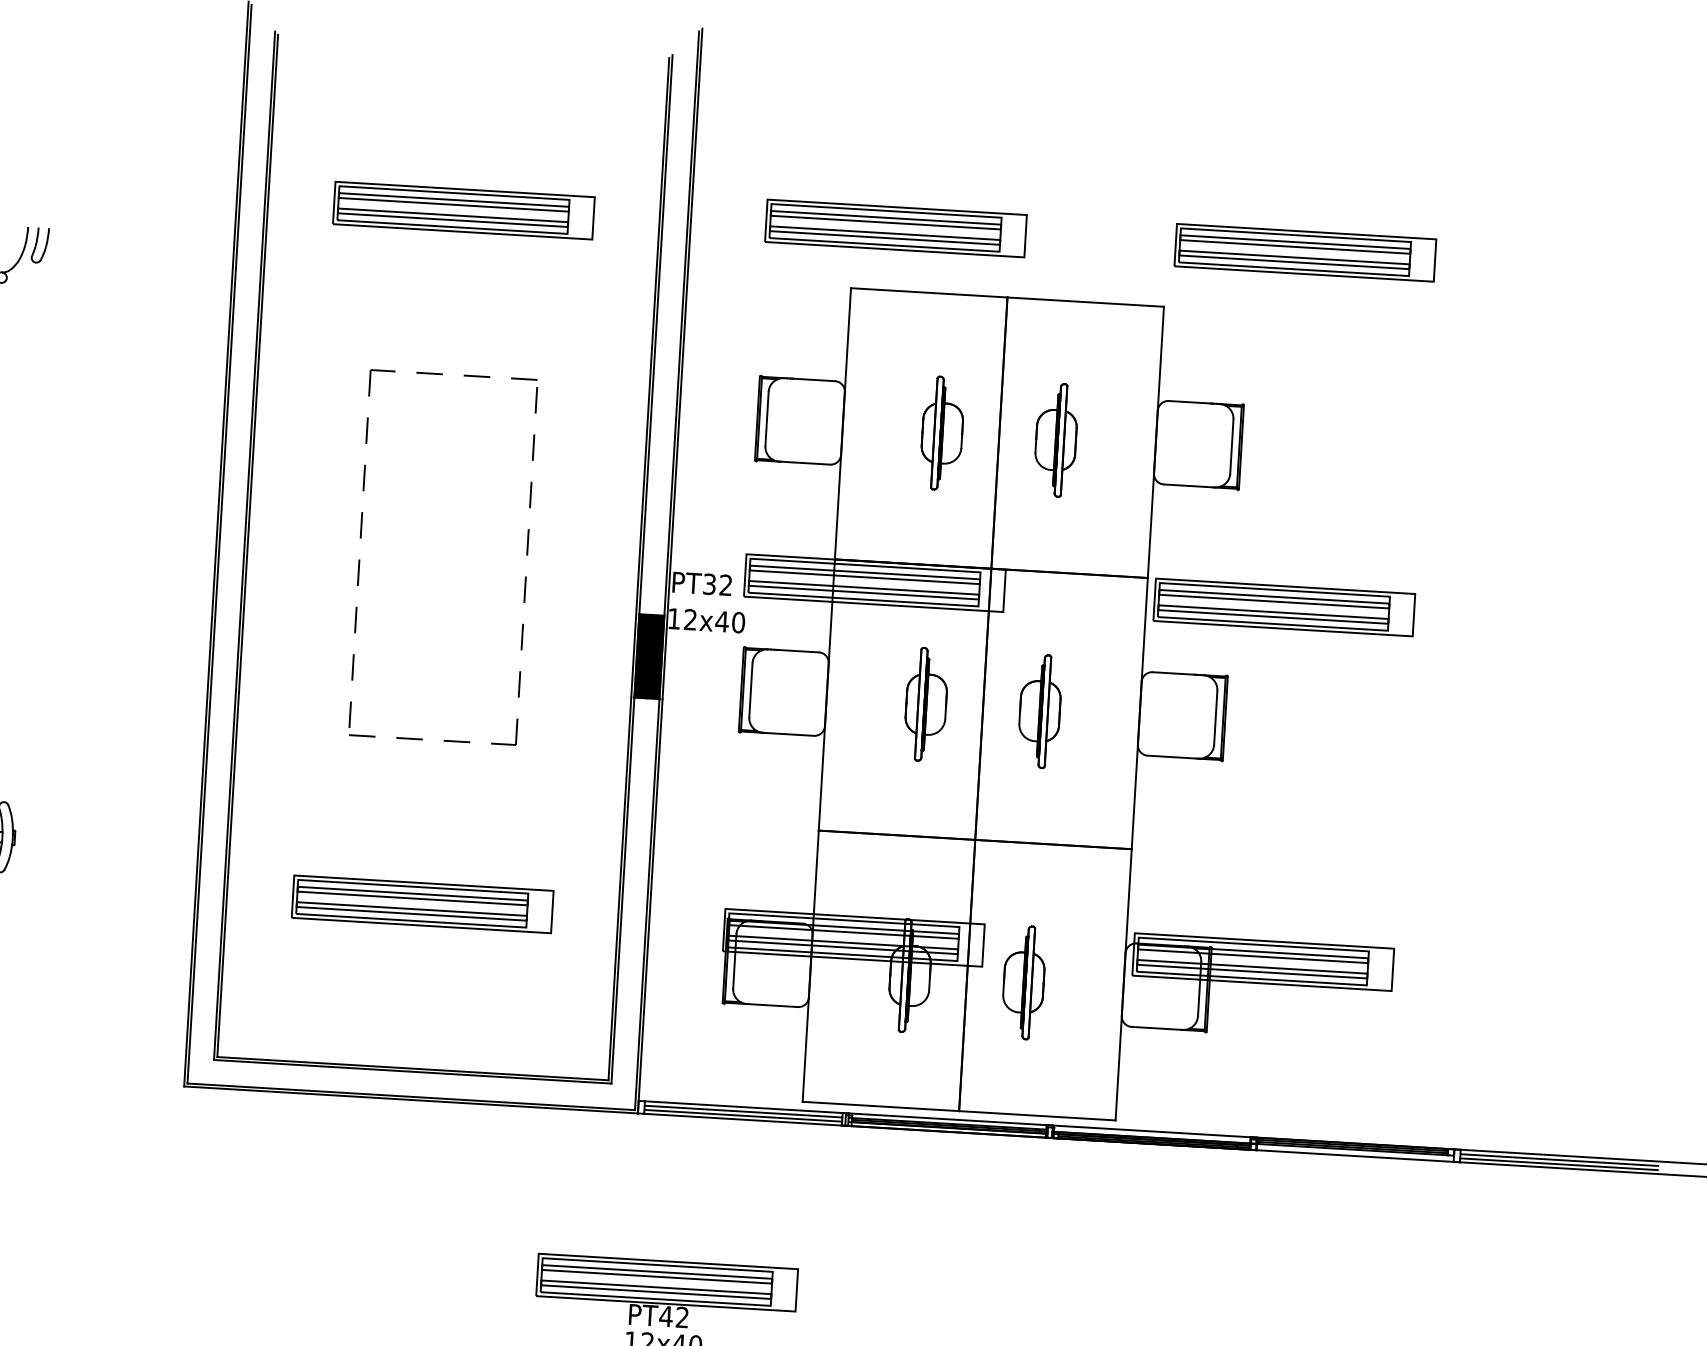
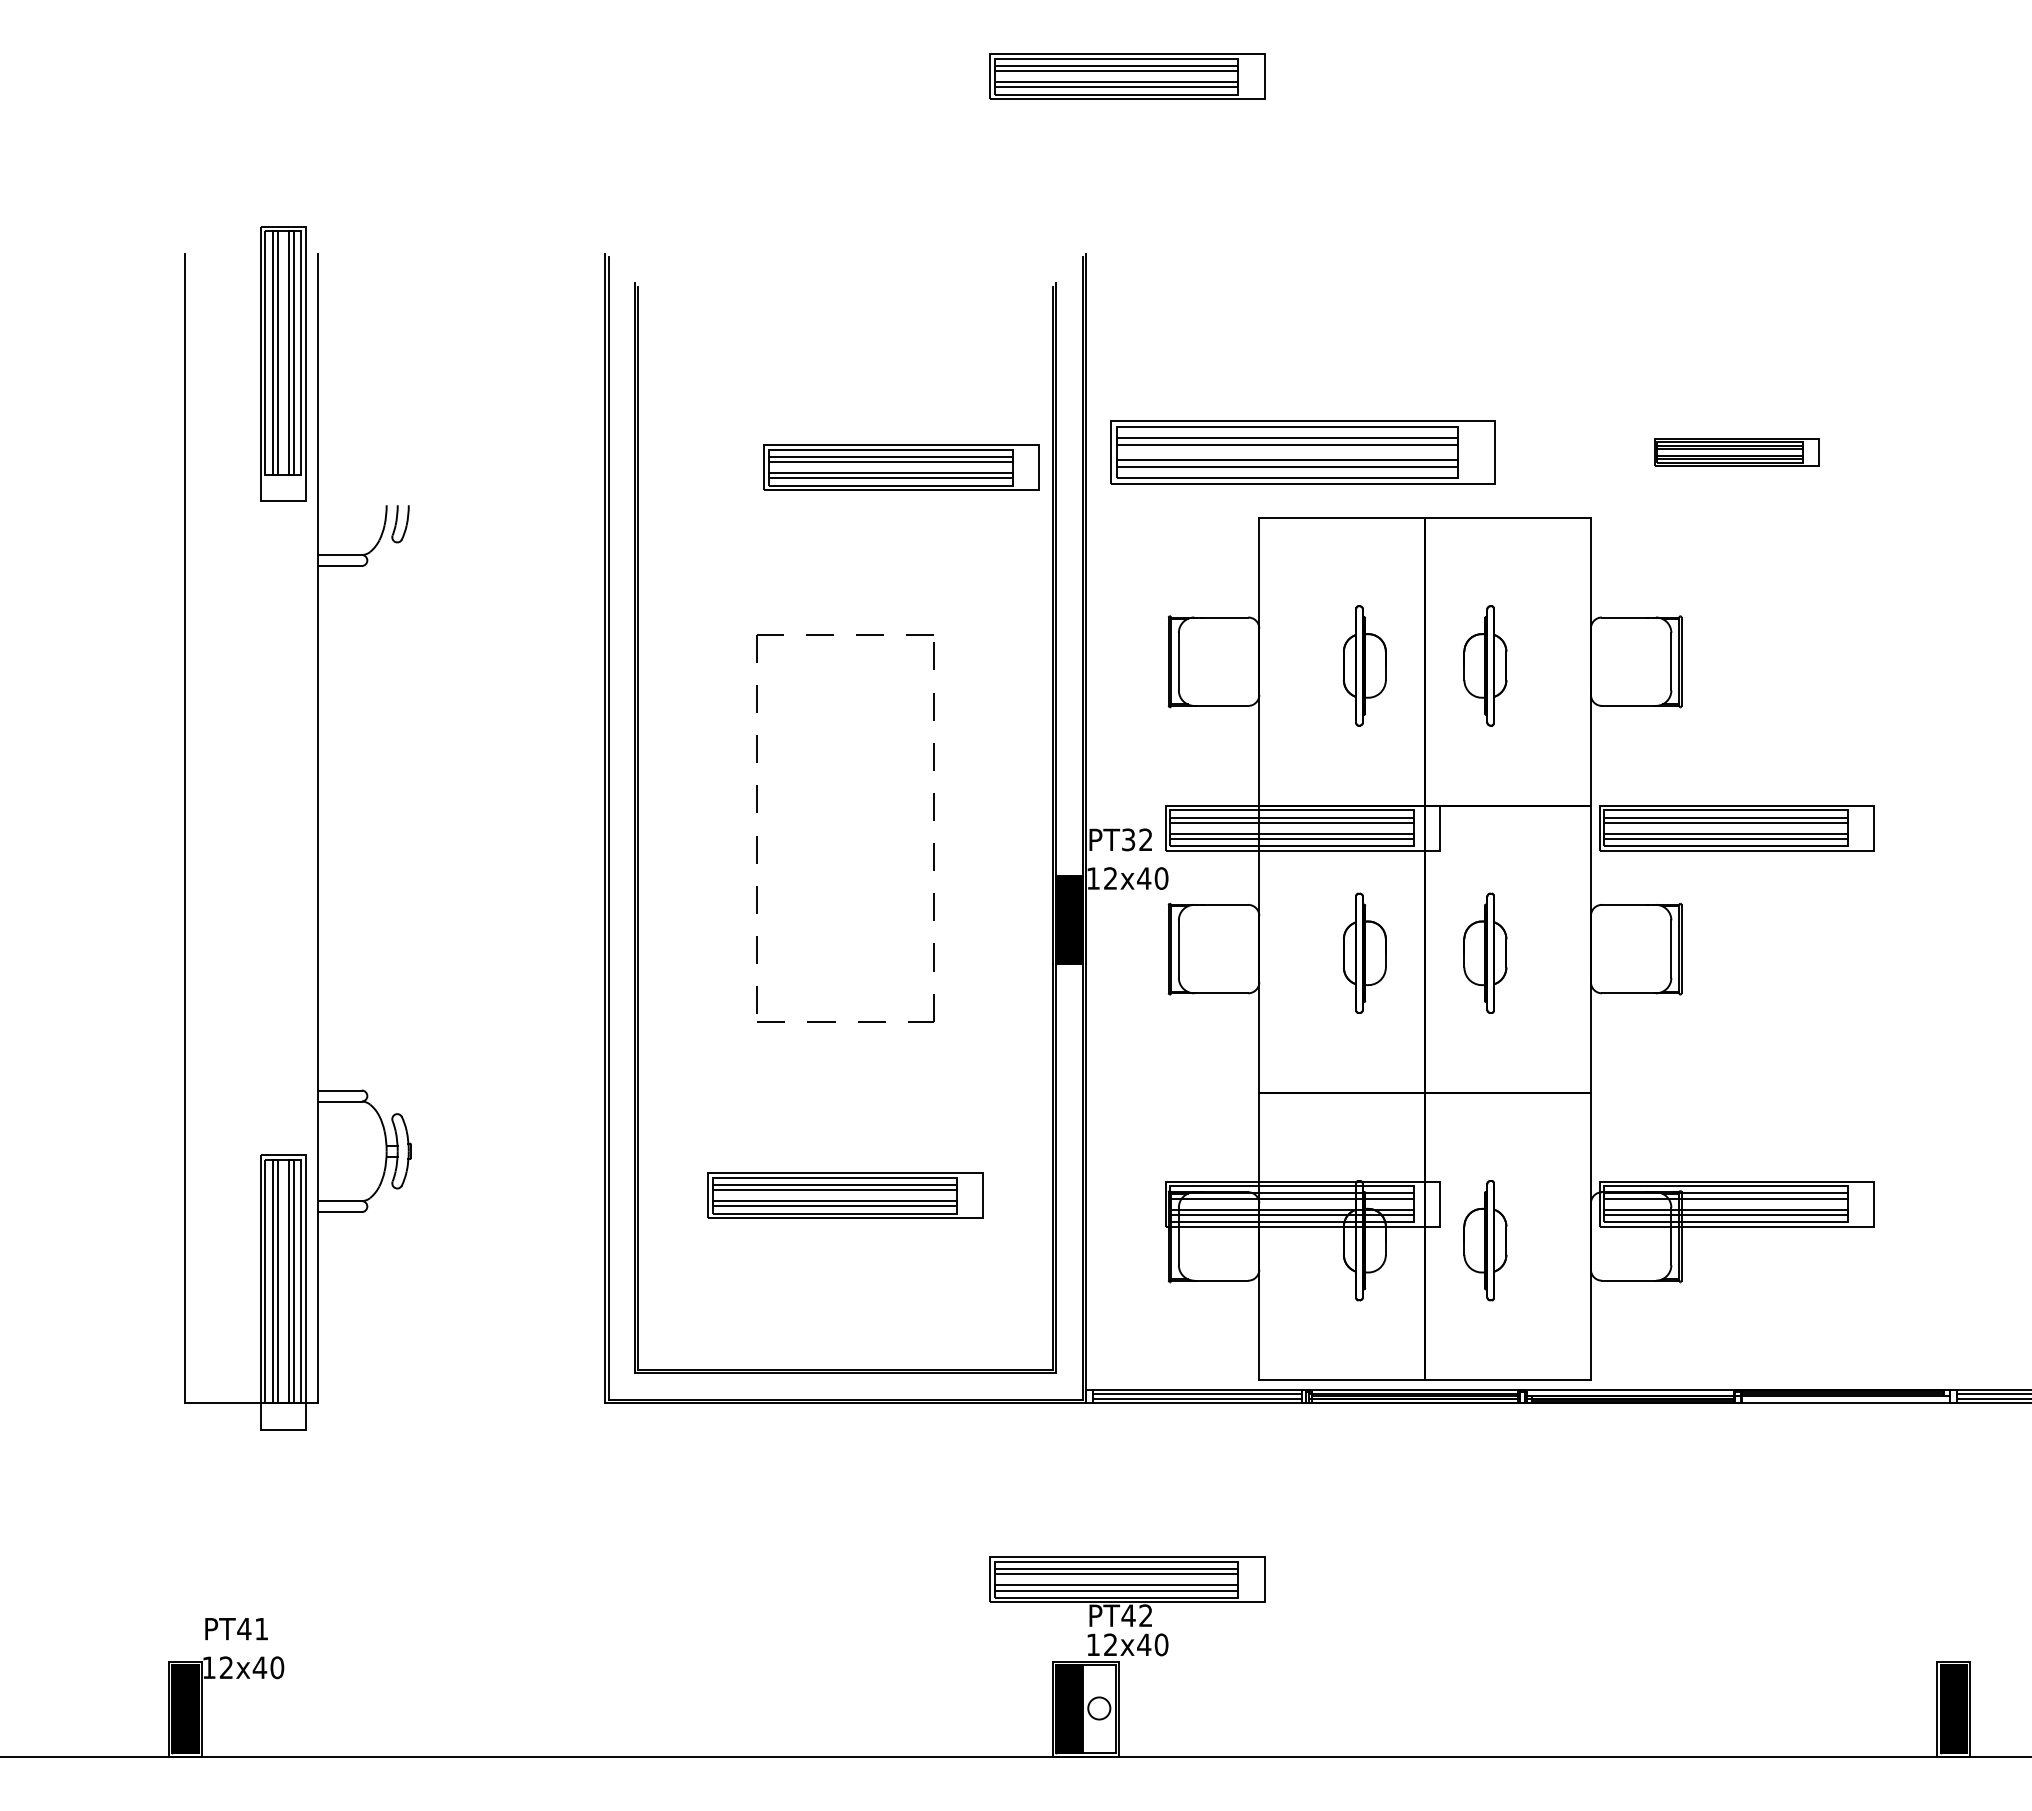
part: (463, 210) -> (901, 467), moved
part: (895, 228) -> (1302, 452), size x1.4
part: (1305, 252) -> (1736, 452), size x0.6

